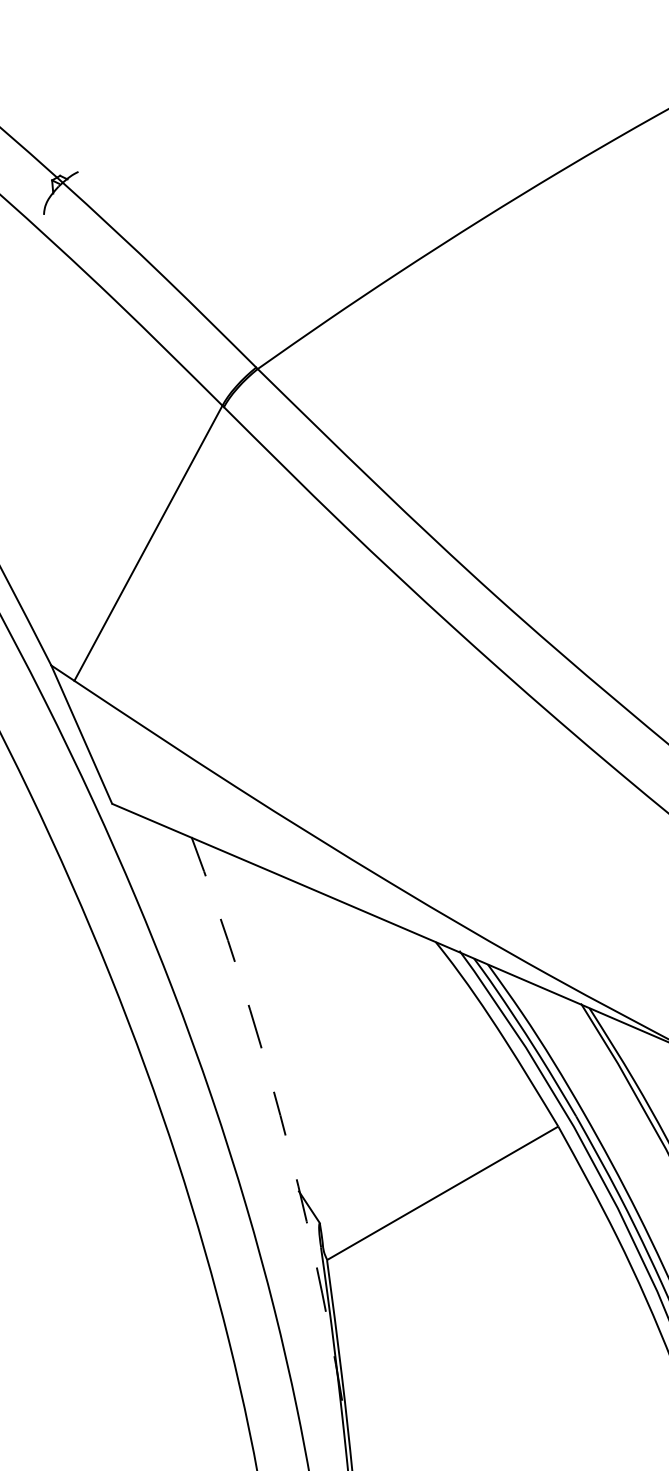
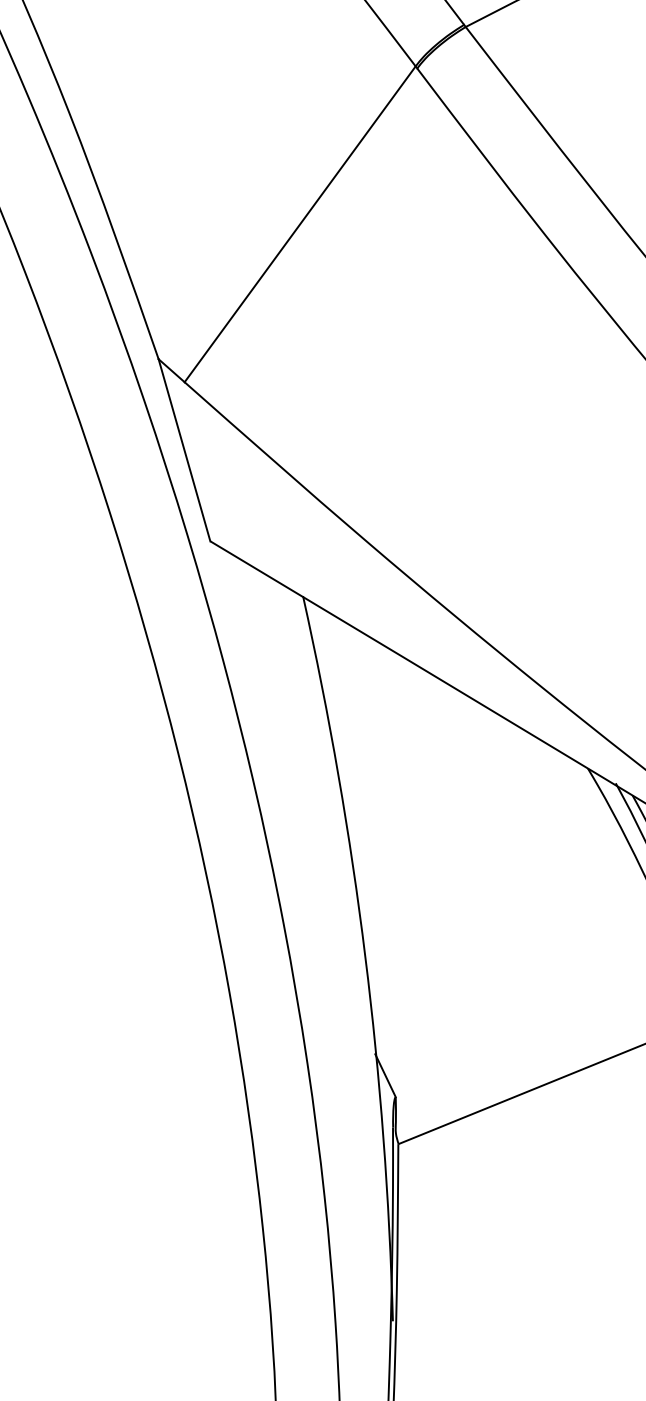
arc: (280, 1115) -> (365, 956), dashed -> solid

